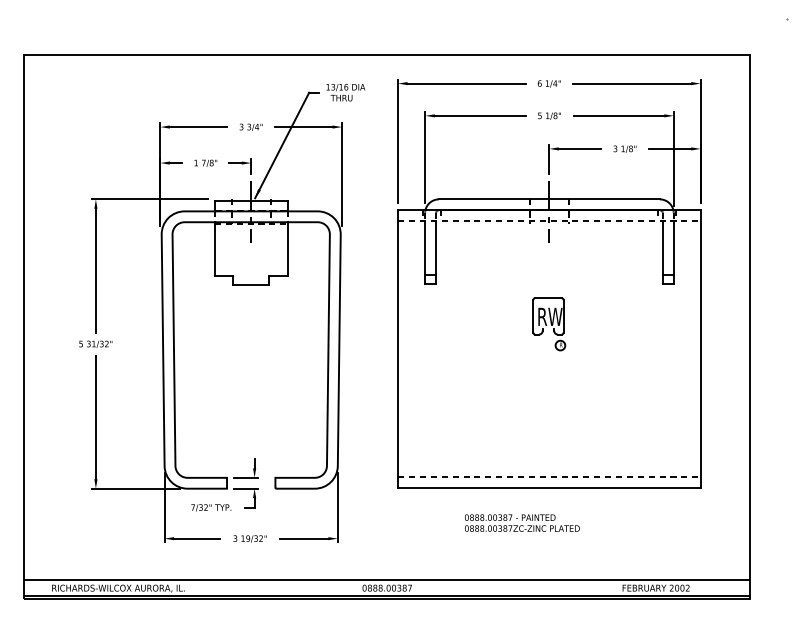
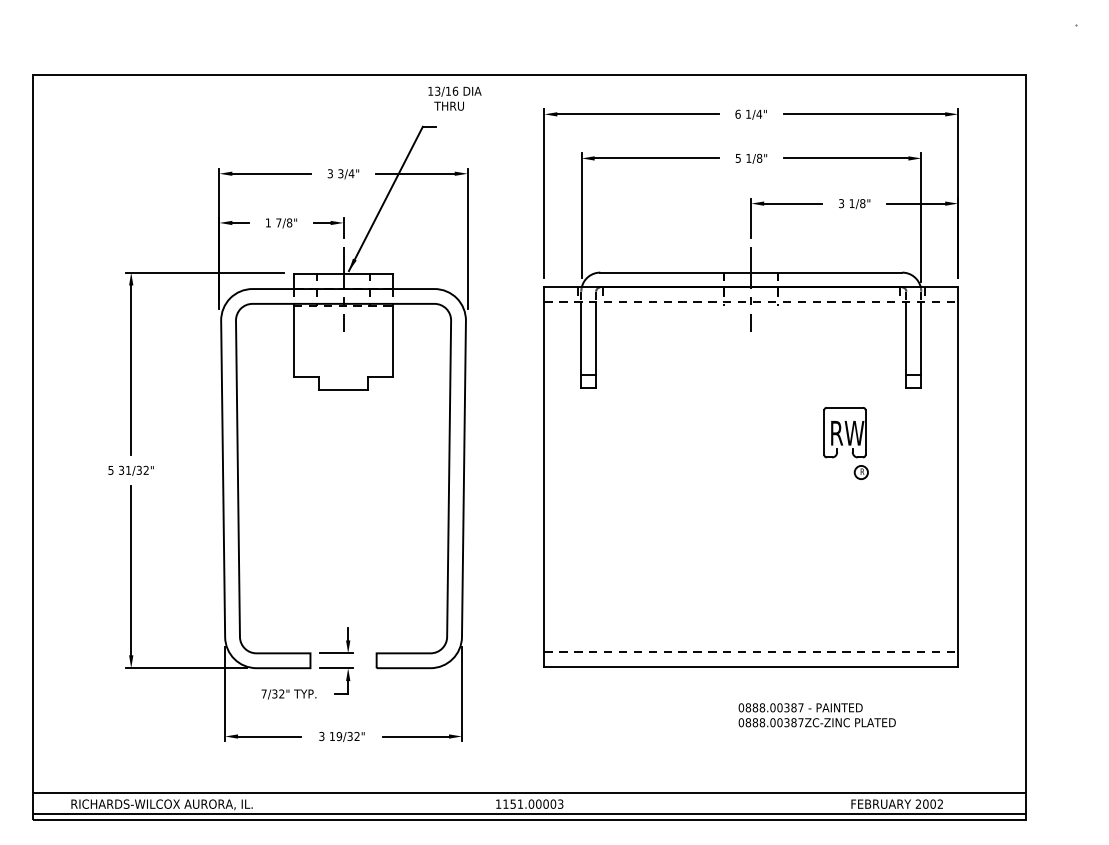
text: (345, 92) -> (454, 98), moved
part: (548, 324) -> (845, 443), moved
text: (521, 523) -> (816, 715), moved
text: (387, 587) -> (529, 803), 0888.00387 -> 1151.00003

